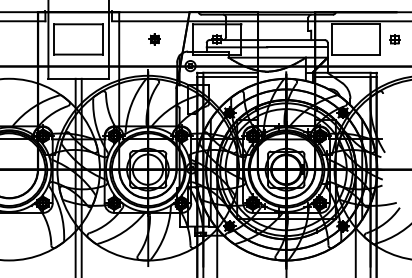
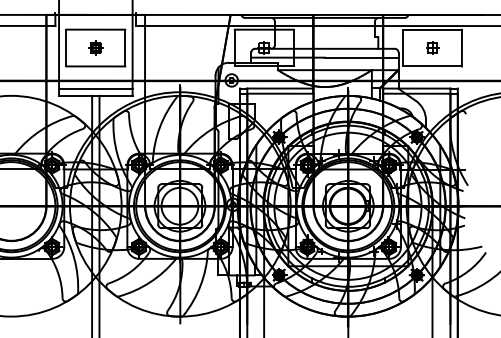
part: (154, 39) -> (95, 48), moved
part: (394, 39) -> (432, 48), moved
line: (78, 72) -> (95, 88), added

